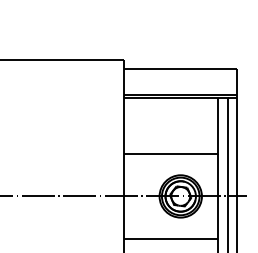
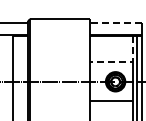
line: (180, 69) -> (115, 23), solid -> dashed
line: (200, 154) -> (124, 62), solid -> dashed

